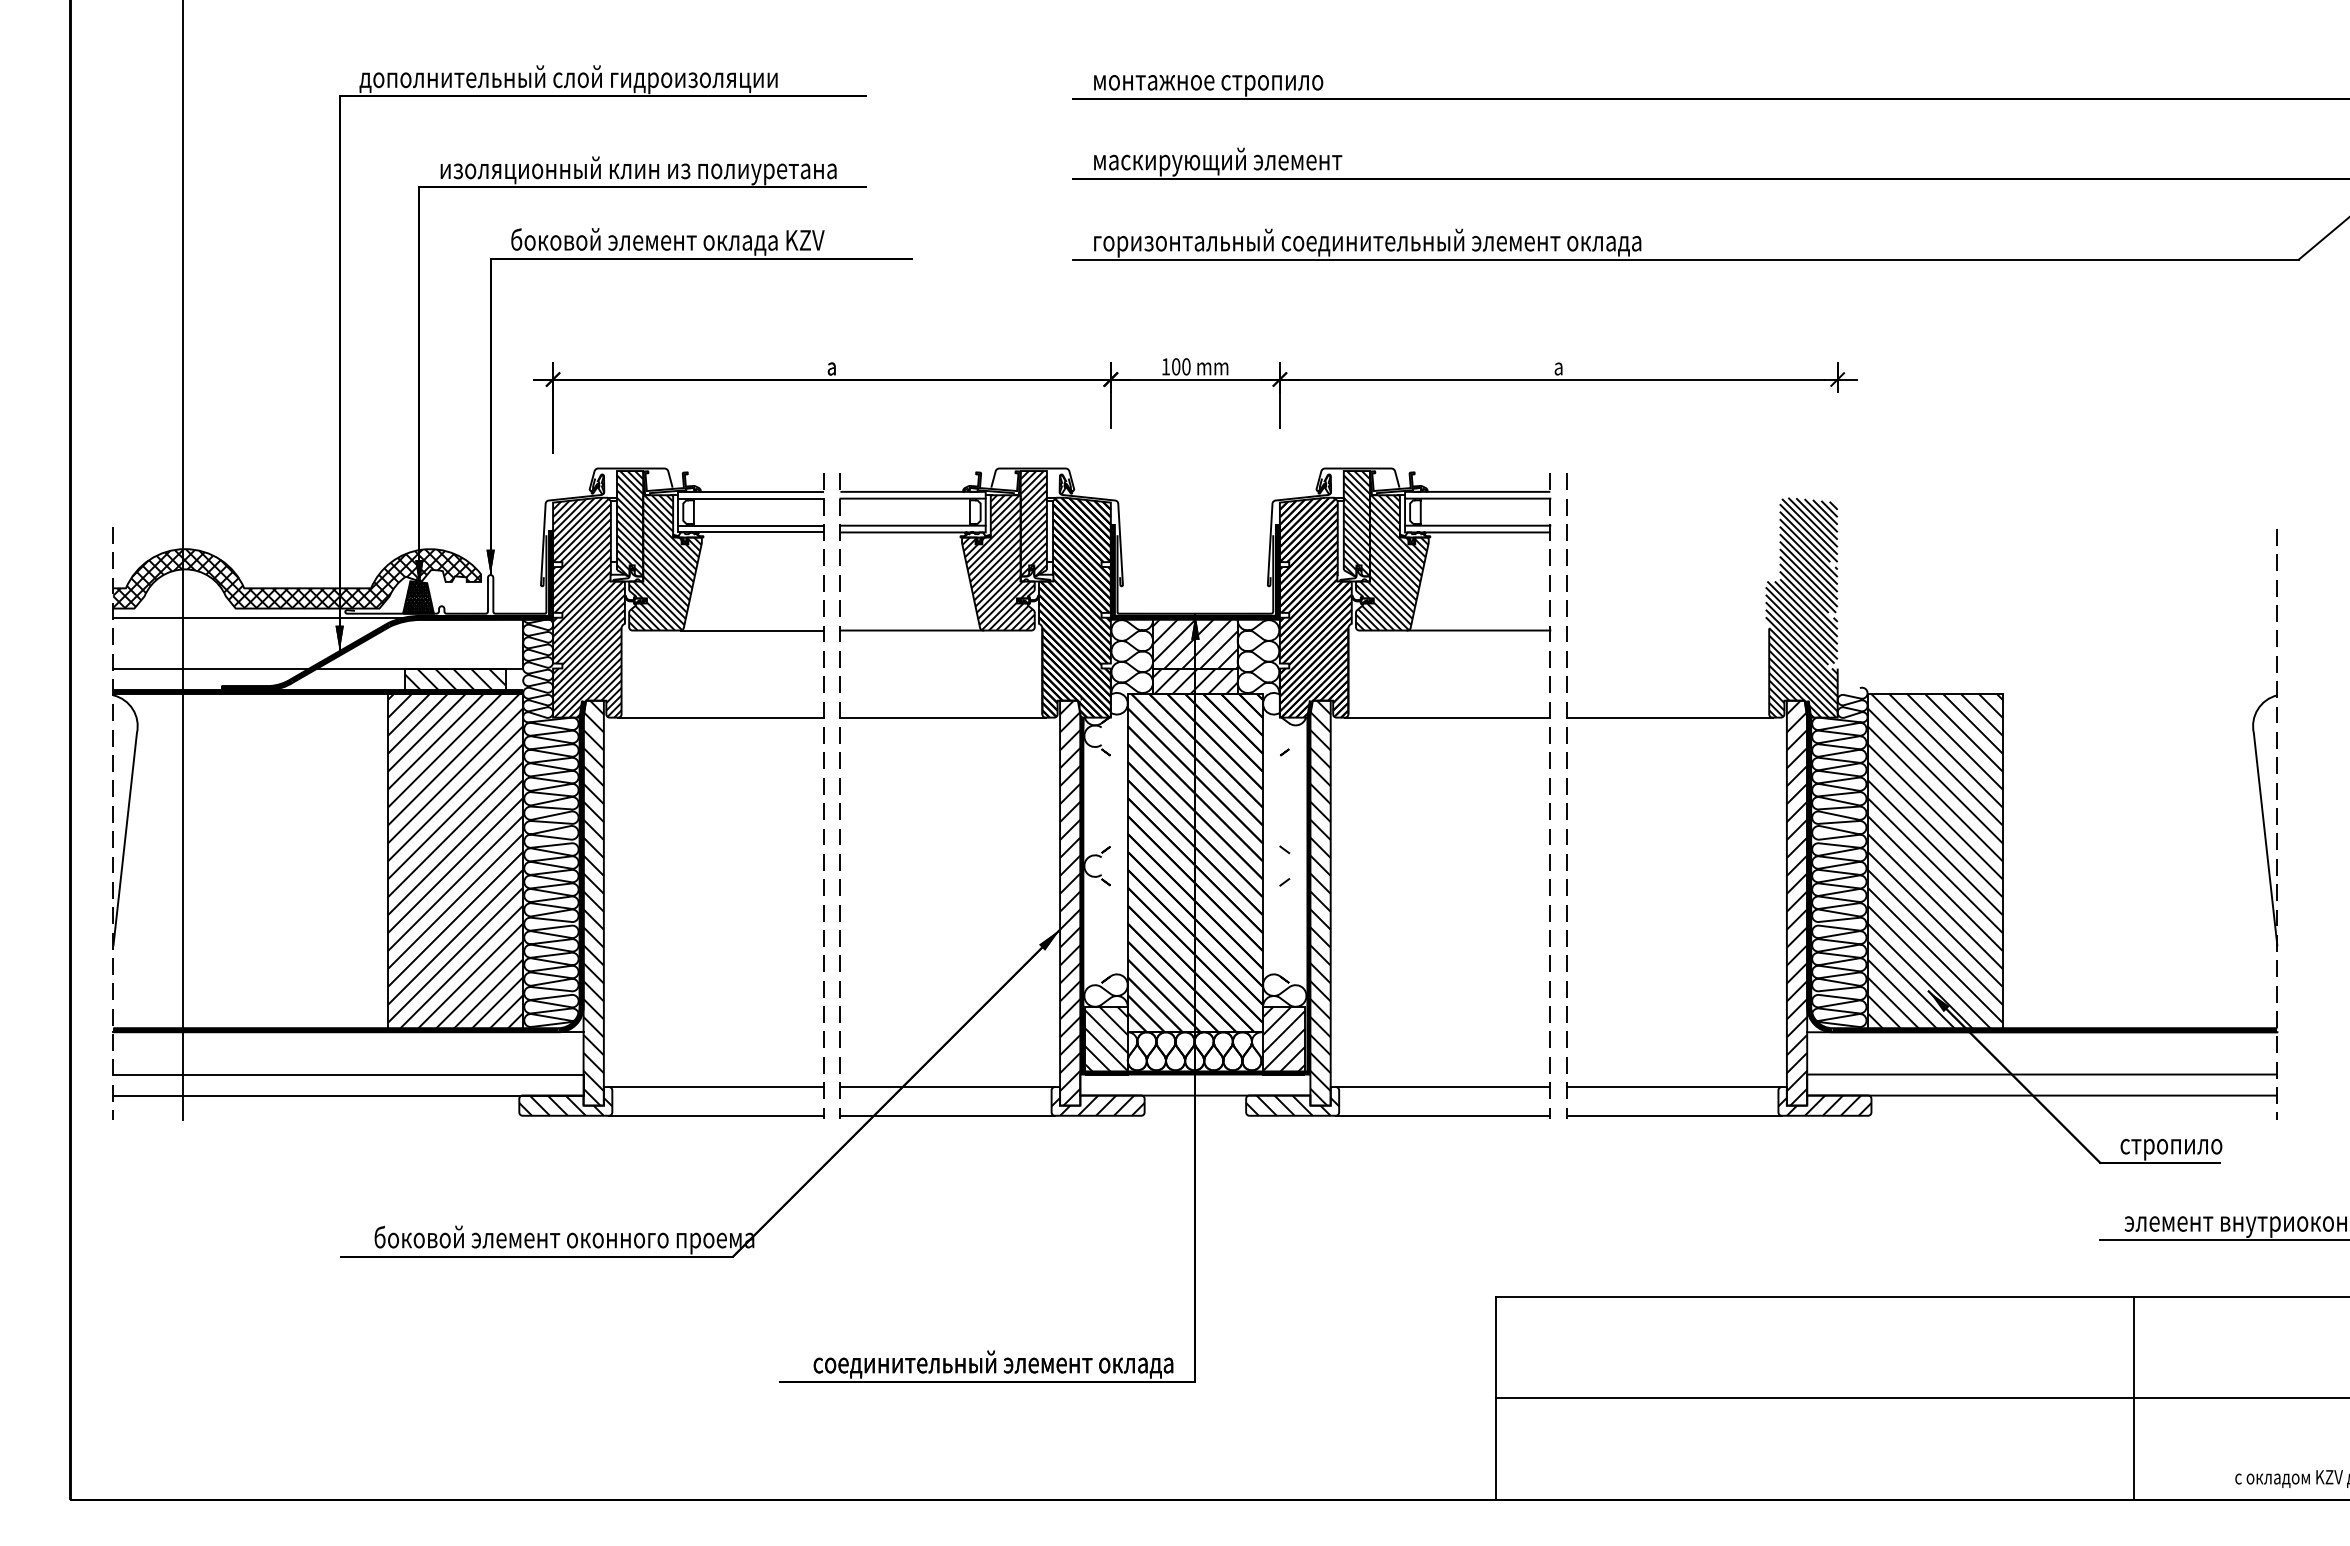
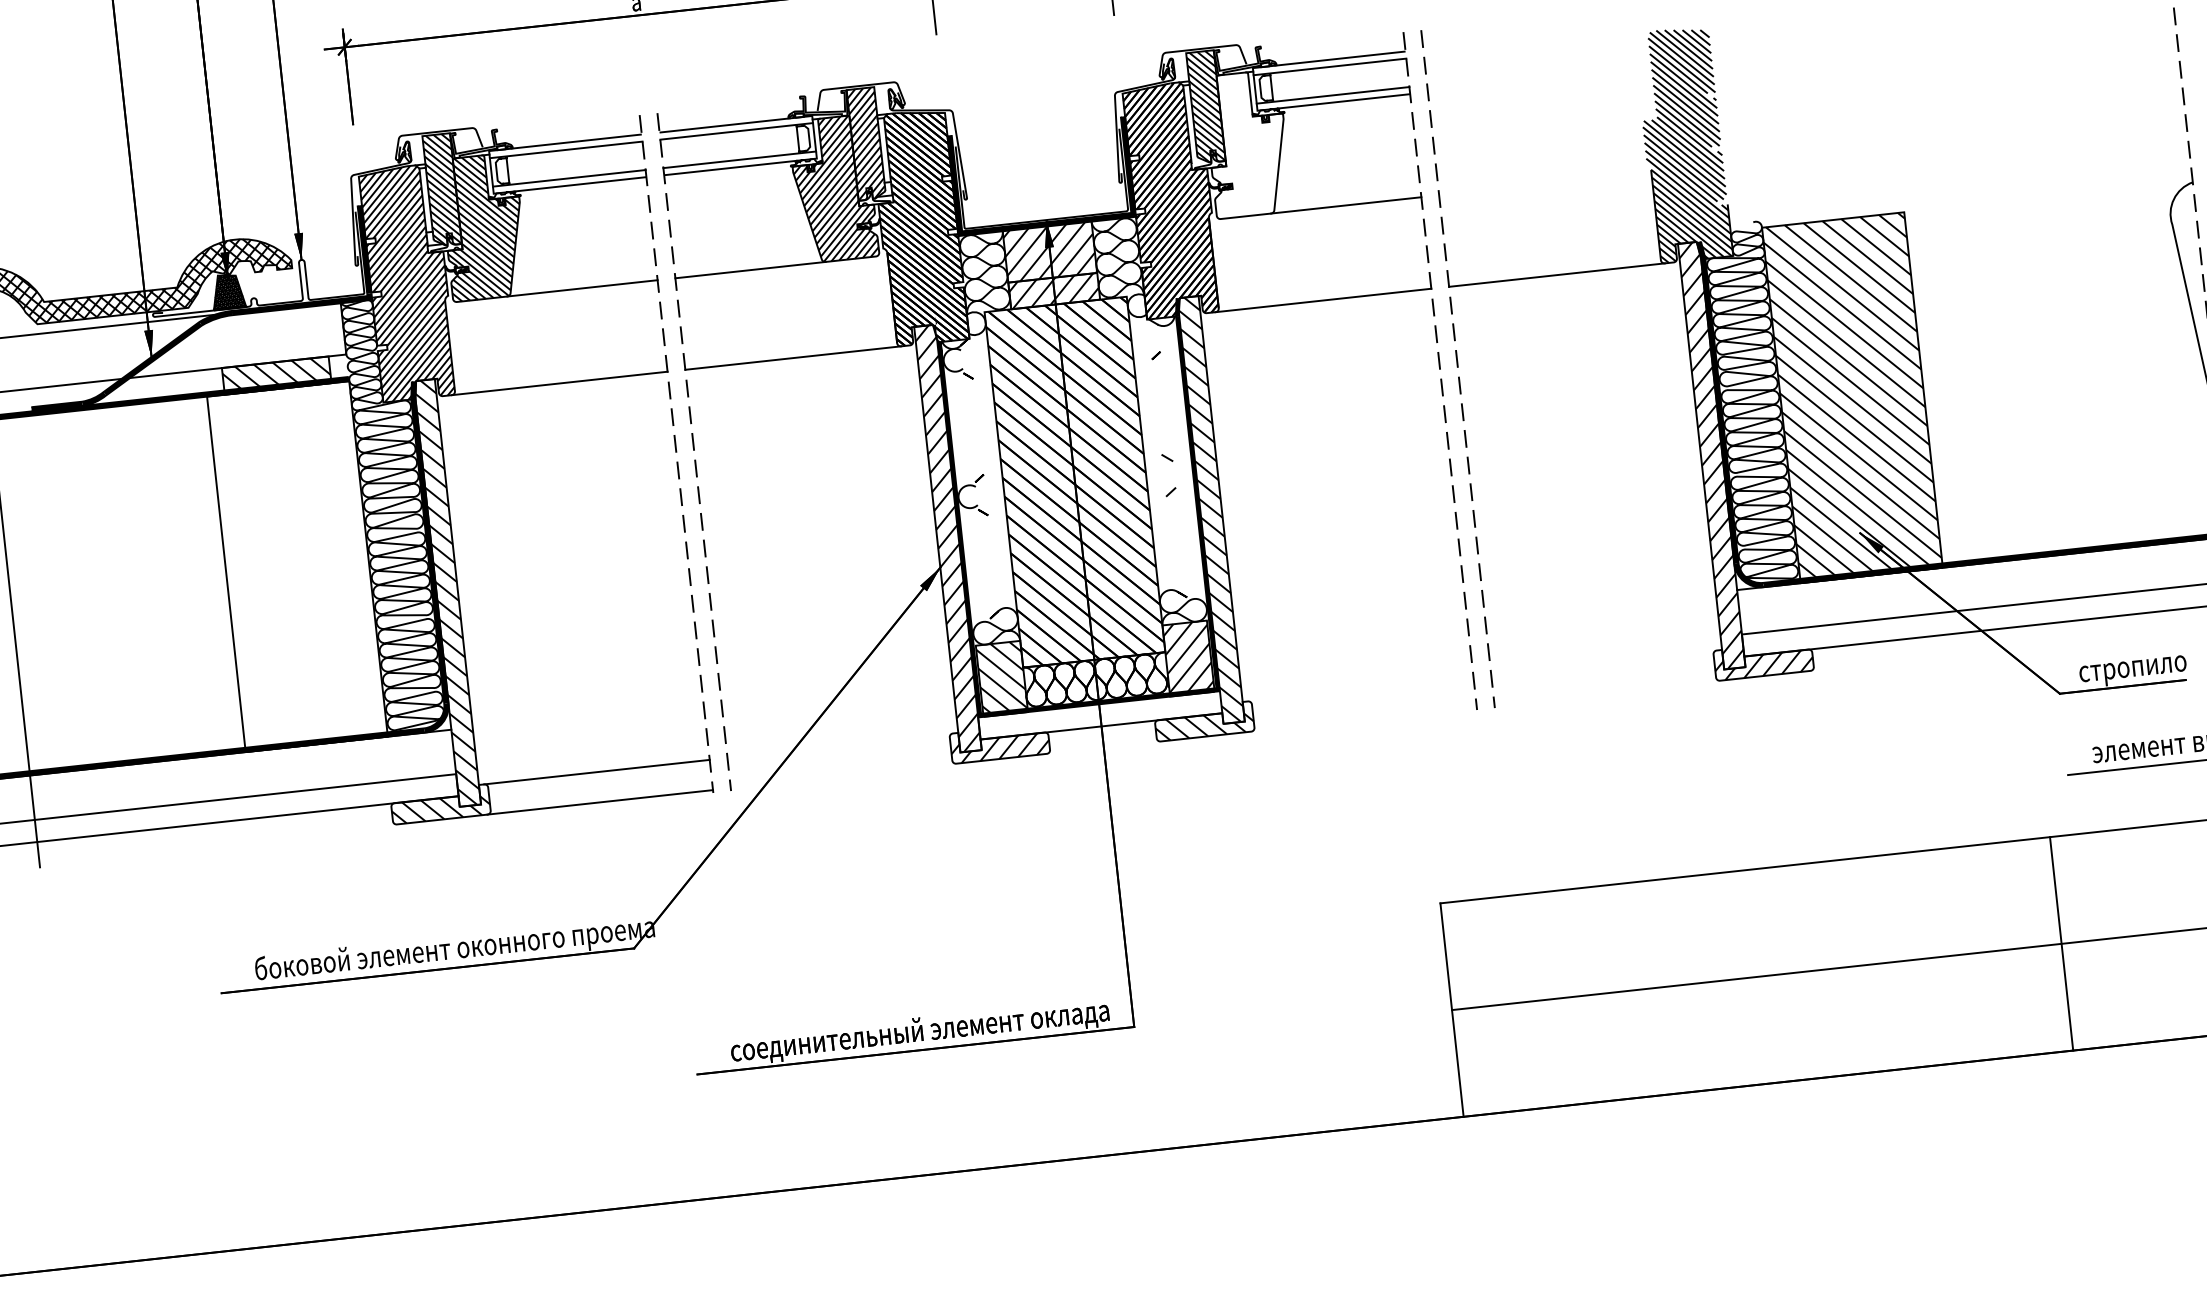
hatch: (1392, 562) -> (1247, 143), removed
hatch: (455, 863) -> (297, 567), removed
line: (947, 1087) -> (840, 746), removed
line: (1442, 1087) -> (1360, 689), removed
line: (1674, 1087) -> (1604, 663), removed
line: (947, 1115) -> (843, 775), removed
line: (1442, 1115) -> (1363, 719), removed
line: (1674, 1115) -> (1607, 692), removed
line: (2134, 1397) -> (2061, 943), moved

